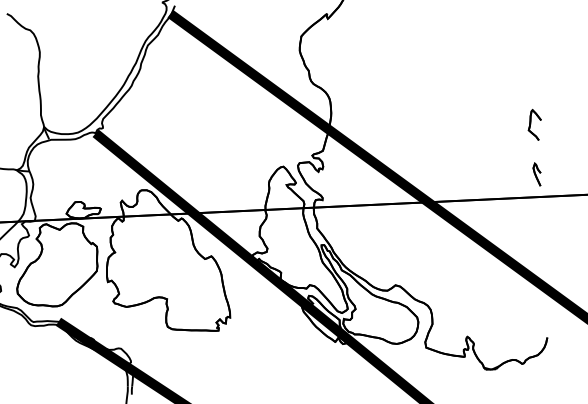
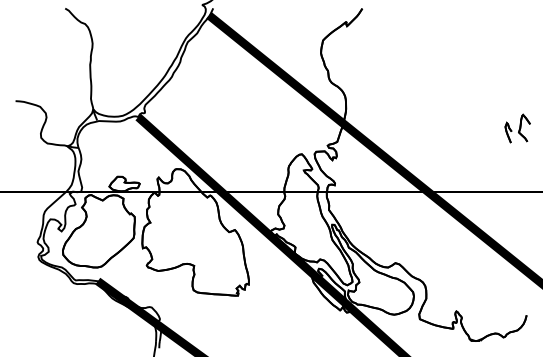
part: (537, 174) -> (508, 132), moved

